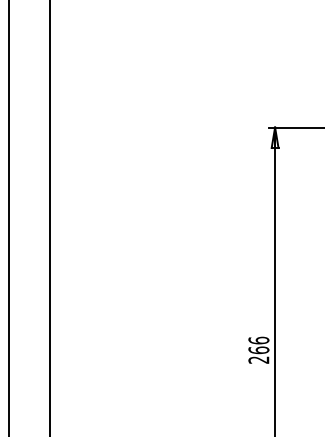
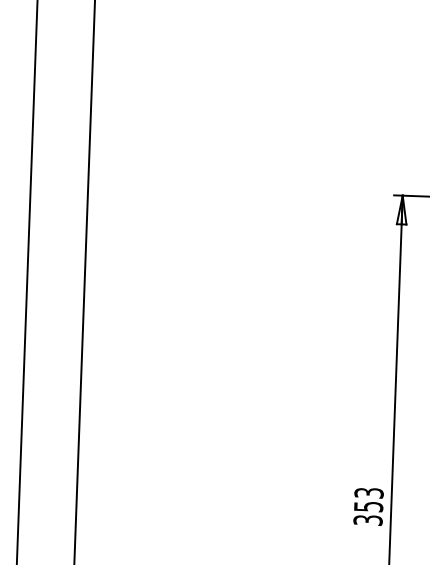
text: (258, 349) -> (368, 505), 266 -> 353

